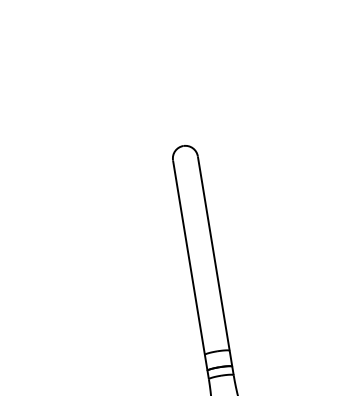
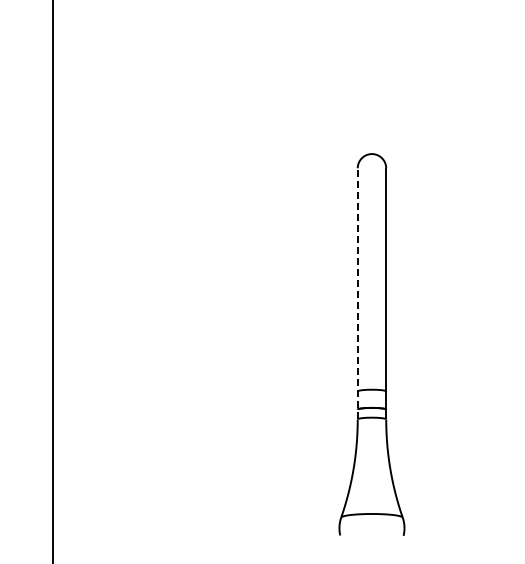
line: (190, 269) -> (357, 293), solid -> dashed

